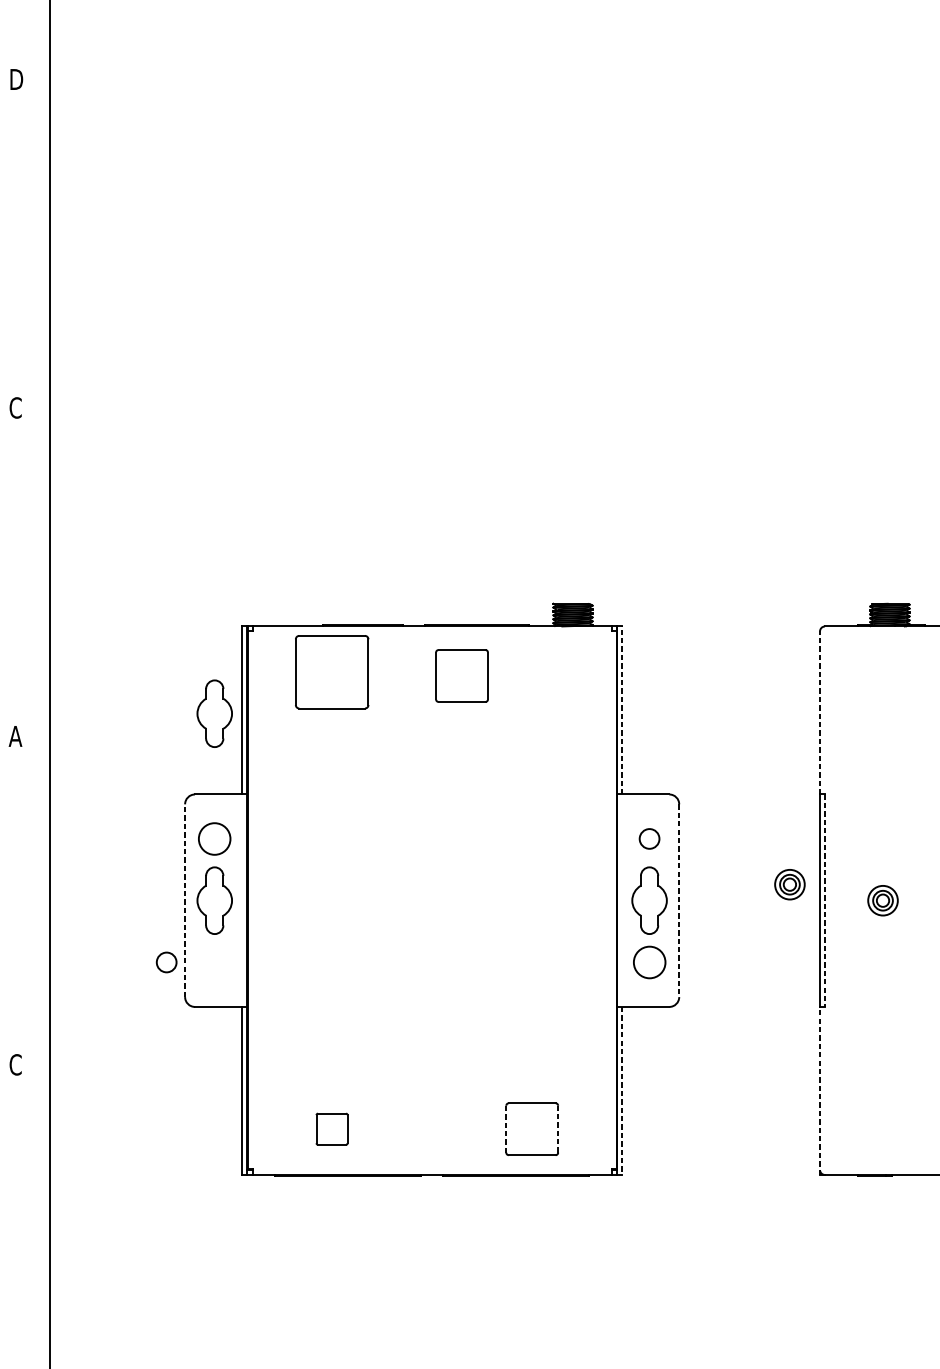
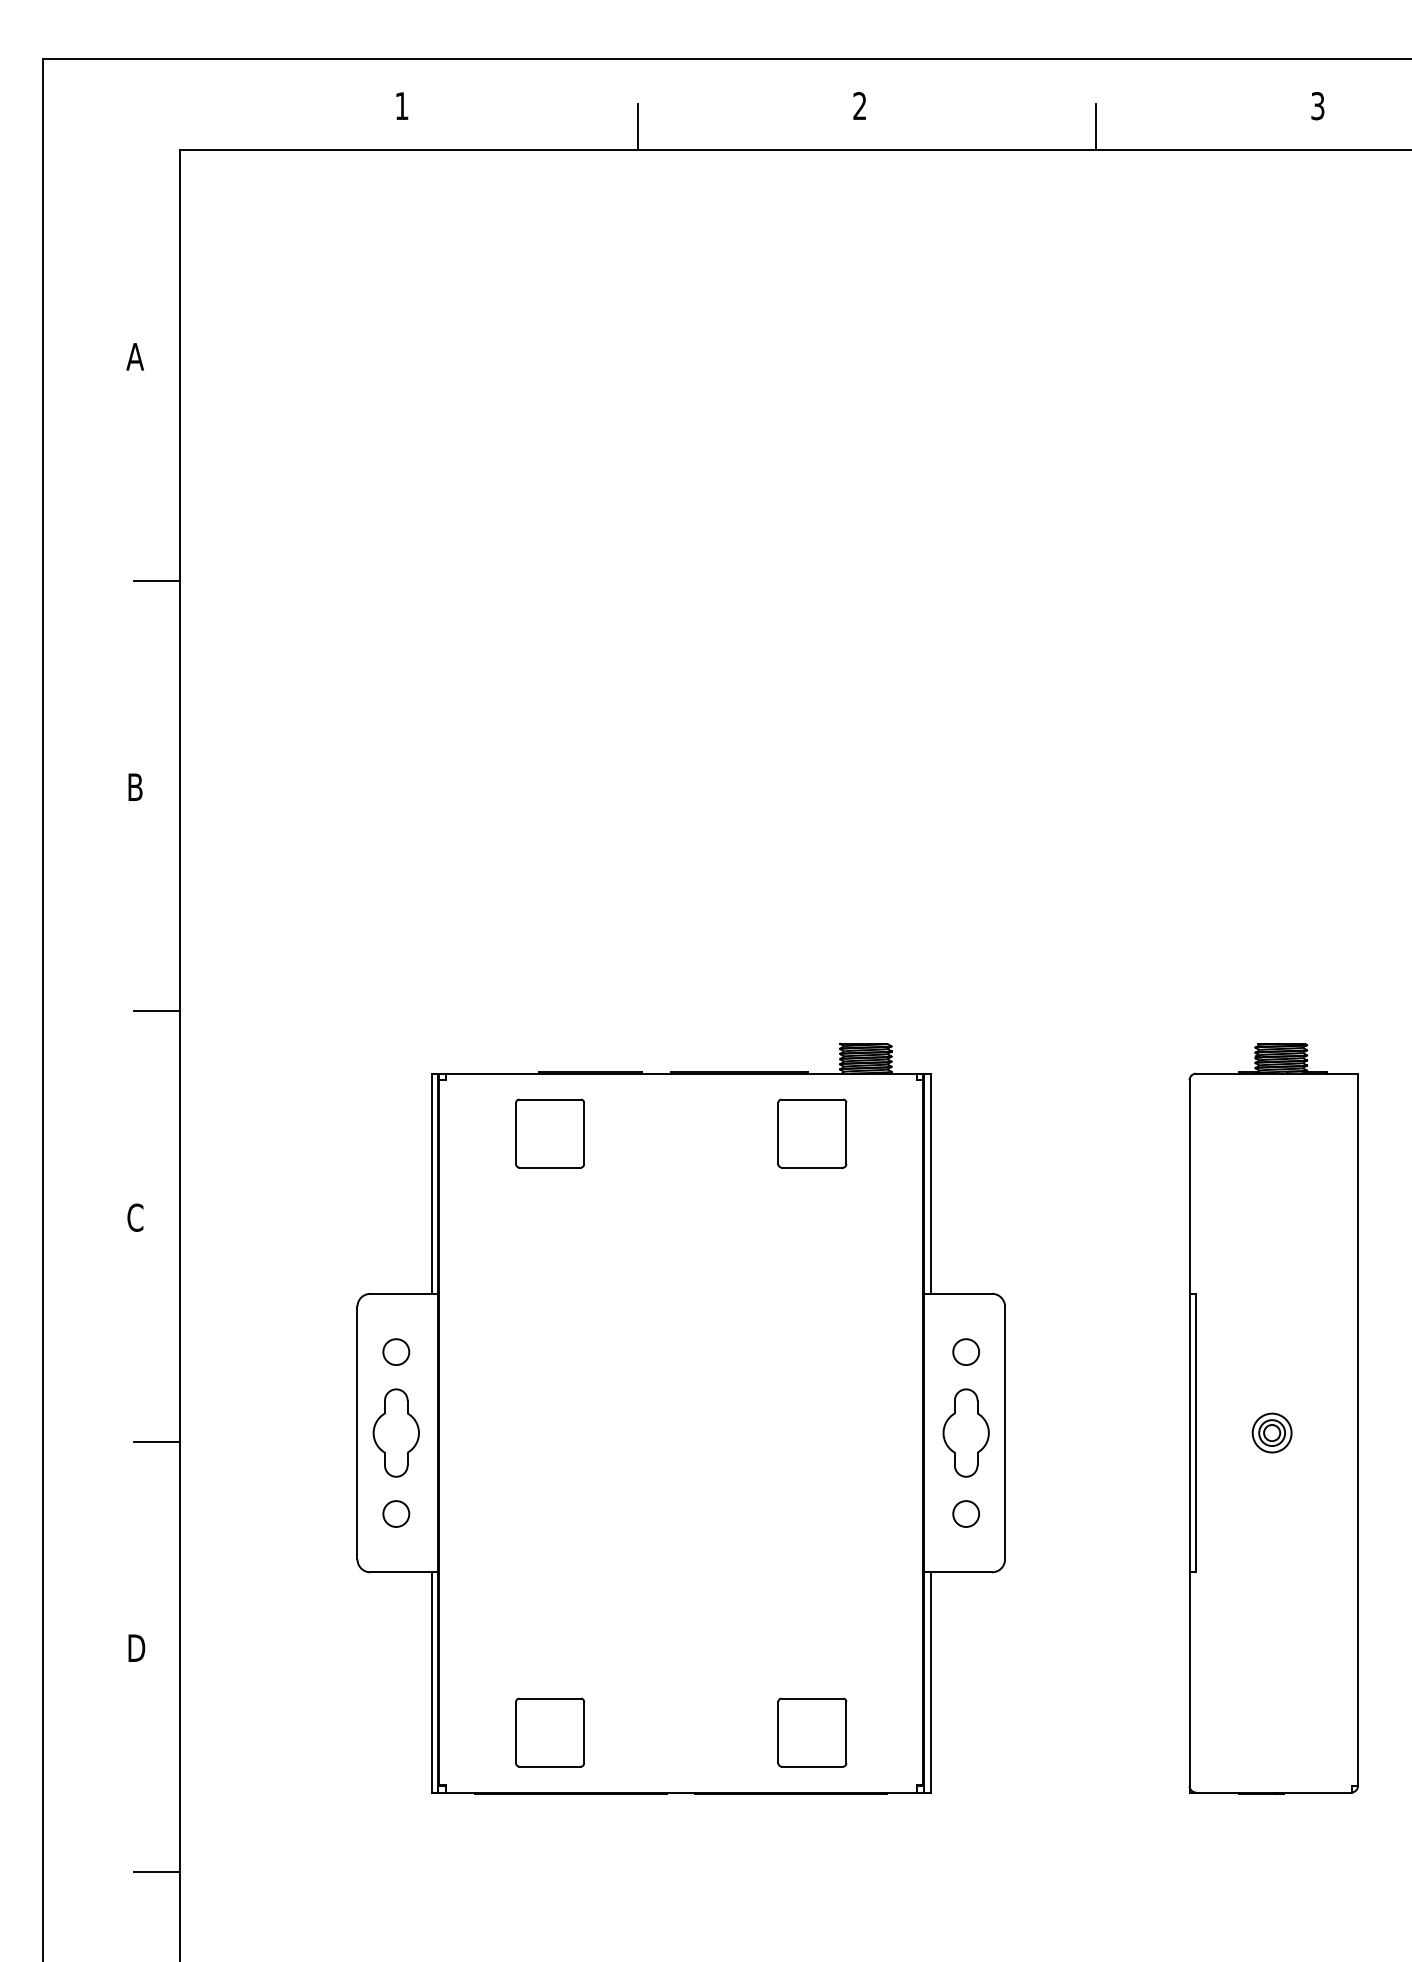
text: (15, 79) -> (135, 356), D -> A
line: (31, 250) -> (156, 580), added
text: (15, 408) -> (135, 787), C -> B
line: (31, 579) -> (156, 1011), added
part: (331, 672) -> (549, 1133), size x0.71
part: (462, 675) -> (812, 1133), moved
line: (622, 710) -> (930, 1183), dashed -> solid
part: (214, 713) -> (395, 1187), removed
line: (819, 713) -> (1189, 1187), dashed -> solid
text: (15, 736) -> (135, 1217), A -> C
circle: (214, 838) -> (396, 1351), size x0.62
part: (789, 884) -> (1149, 1411), removed
line: (185, 900) -> (357, 1432), dashed -> solid
line: (679, 901) -> (1005, 1433), dashed -> solid
line: (825, 901) -> (1196, 1433), dashed -> solid
line: (31, 907) -> (156, 1441), added
circle: (166, 962) -> (396, 1513), moved
circle: (649, 962) -> (965, 1513), size x0.62
text: (16, 1065) -> (136, 1648), C -> D
line: (819, 1090) -> (1189, 1681), dashed -> solid
line: (622, 1091) -> (930, 1682), dashed -> solid
part: (331, 1129) -> (549, 1732), size x1.67
line: (506, 1129) -> (778, 1732), dashed -> solid
line: (558, 1129) -> (846, 1732), dashed -> solid
line: (31, 1235) -> (156, 1872), added

